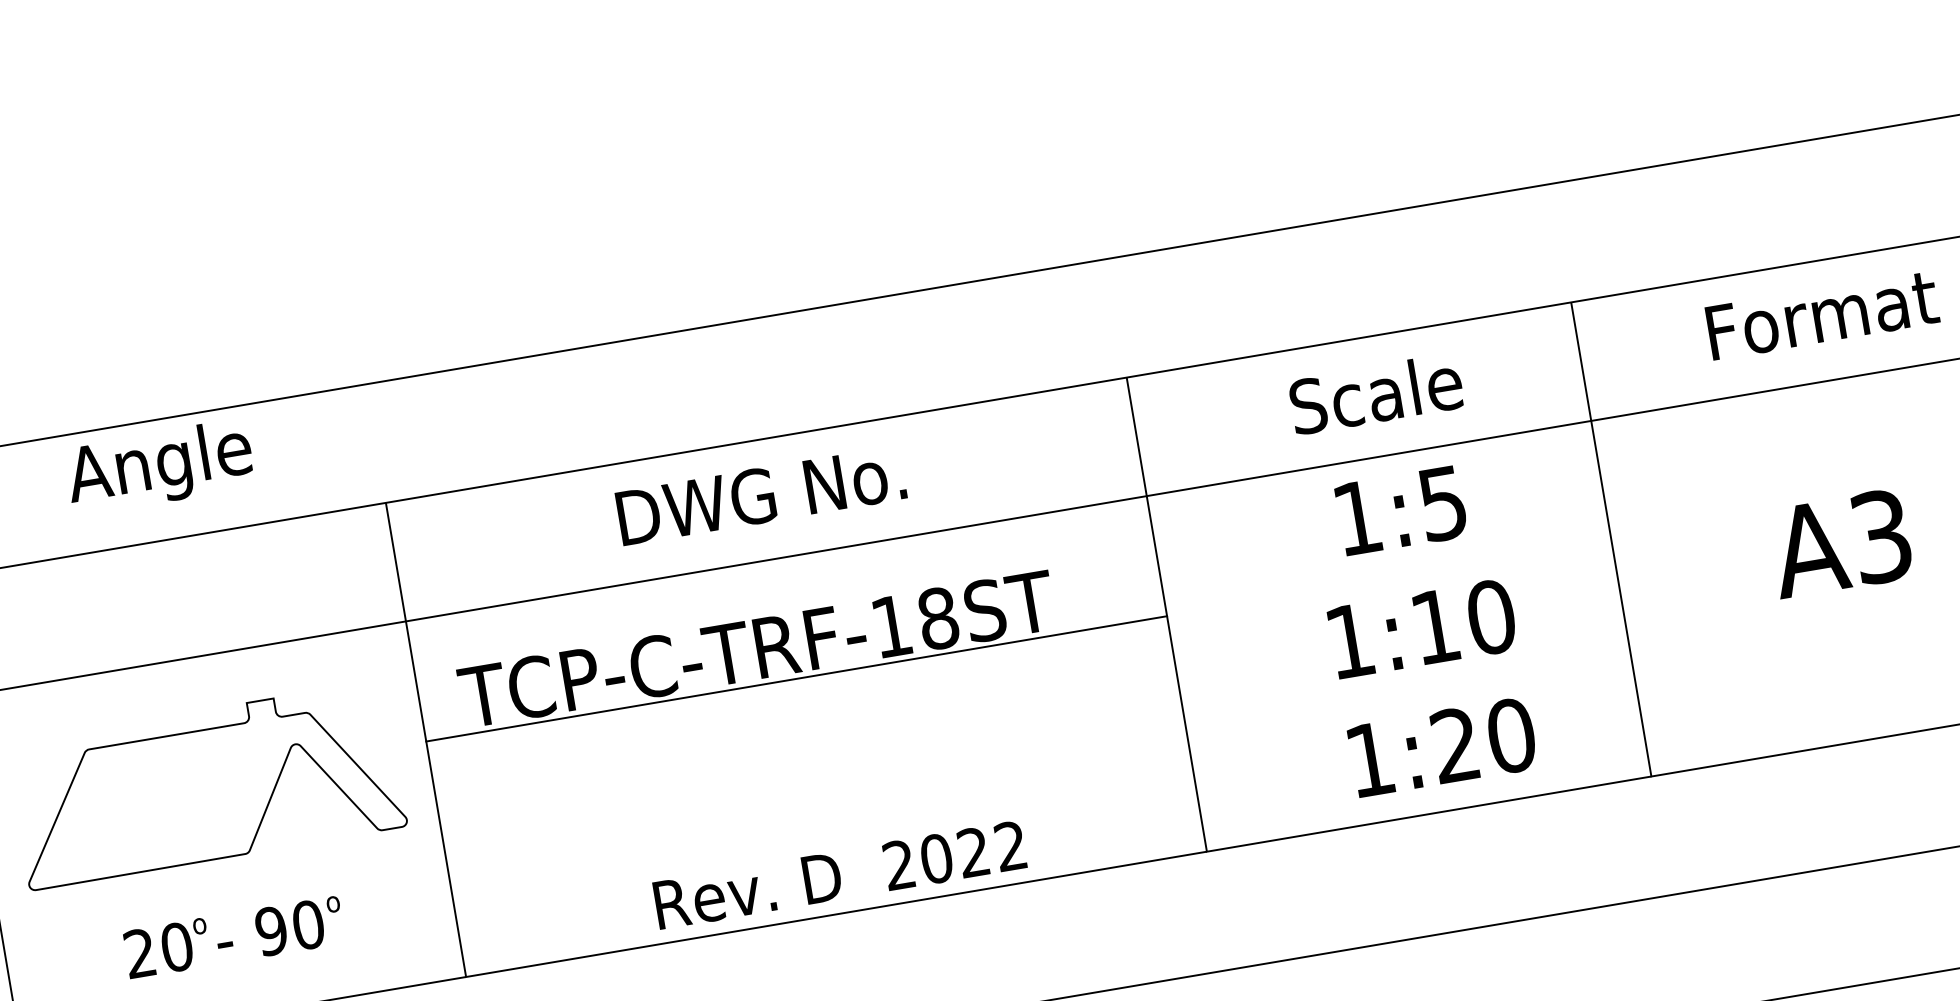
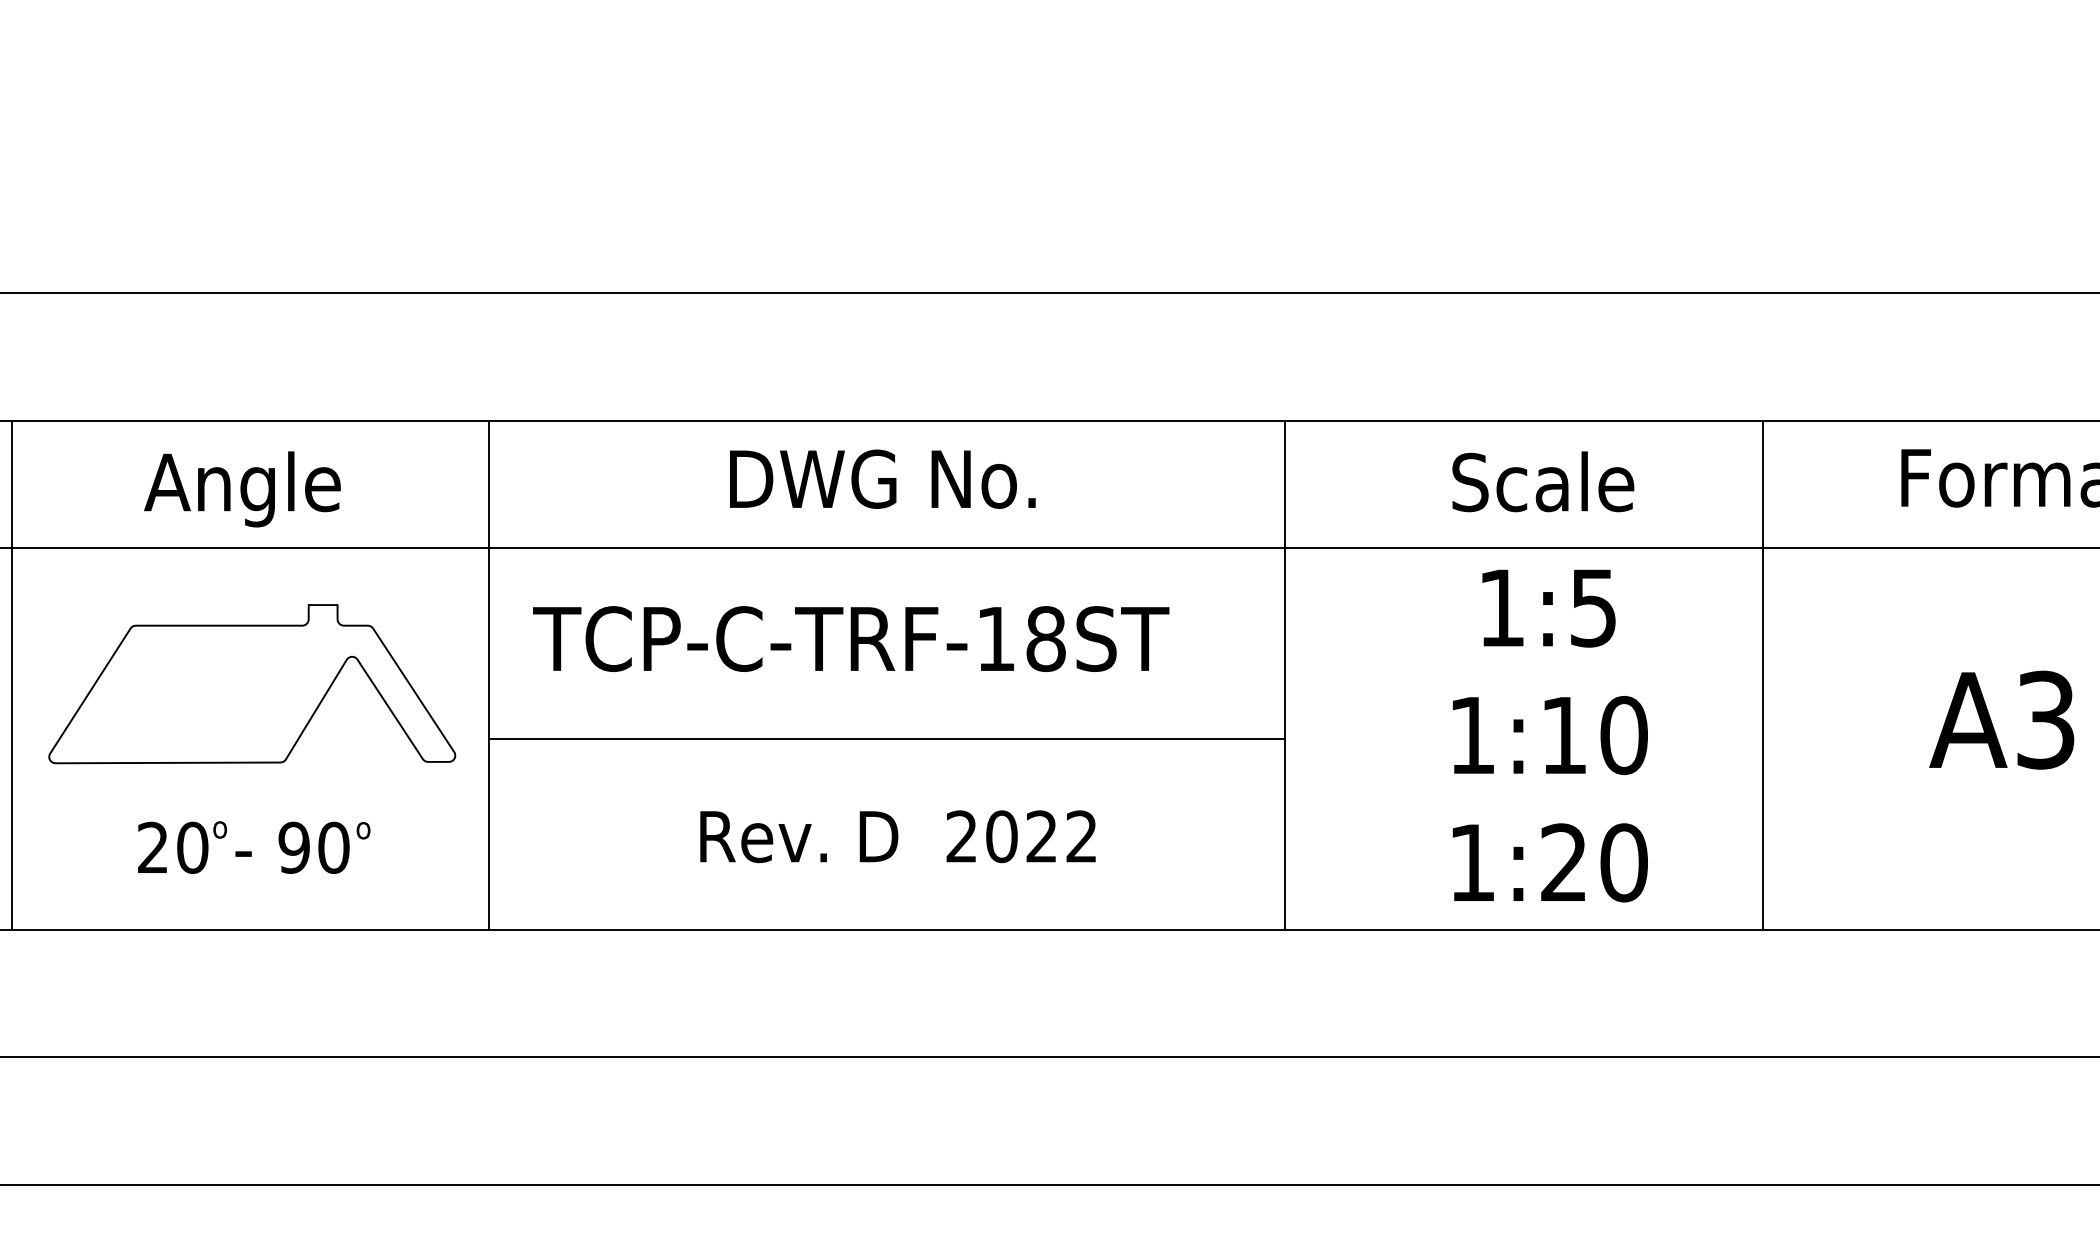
text: (159, 467) -> (242, 489), moved
line: (796, 678) -> (887, 738), moved
text: (839, 875) -> (897, 836), moved

